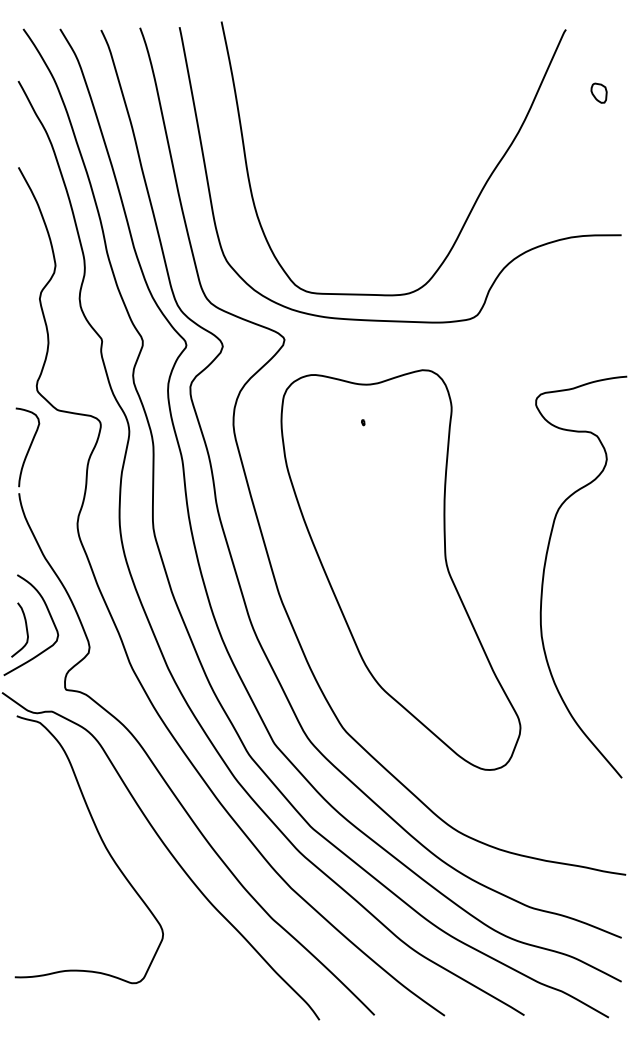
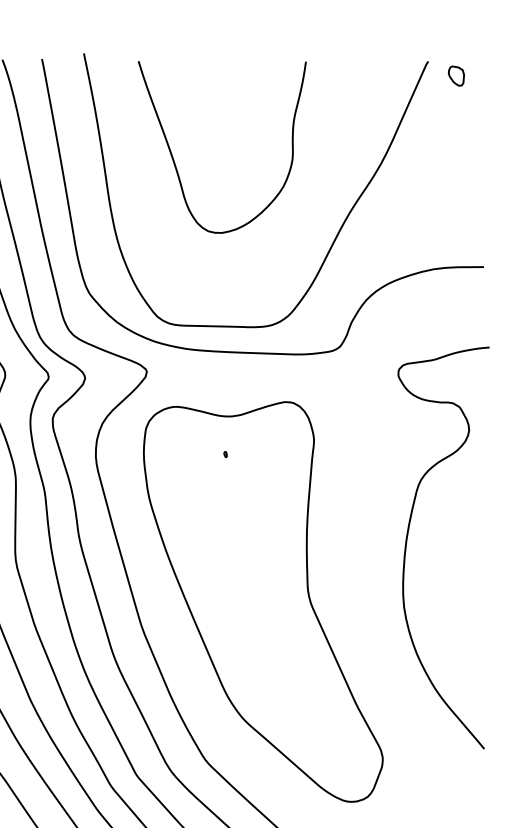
part: (598, 92) -> (455, 75), moved
curve: (312, 129) -> (174, 161), added
curve: (545, 568) -> (407, 539), moved

